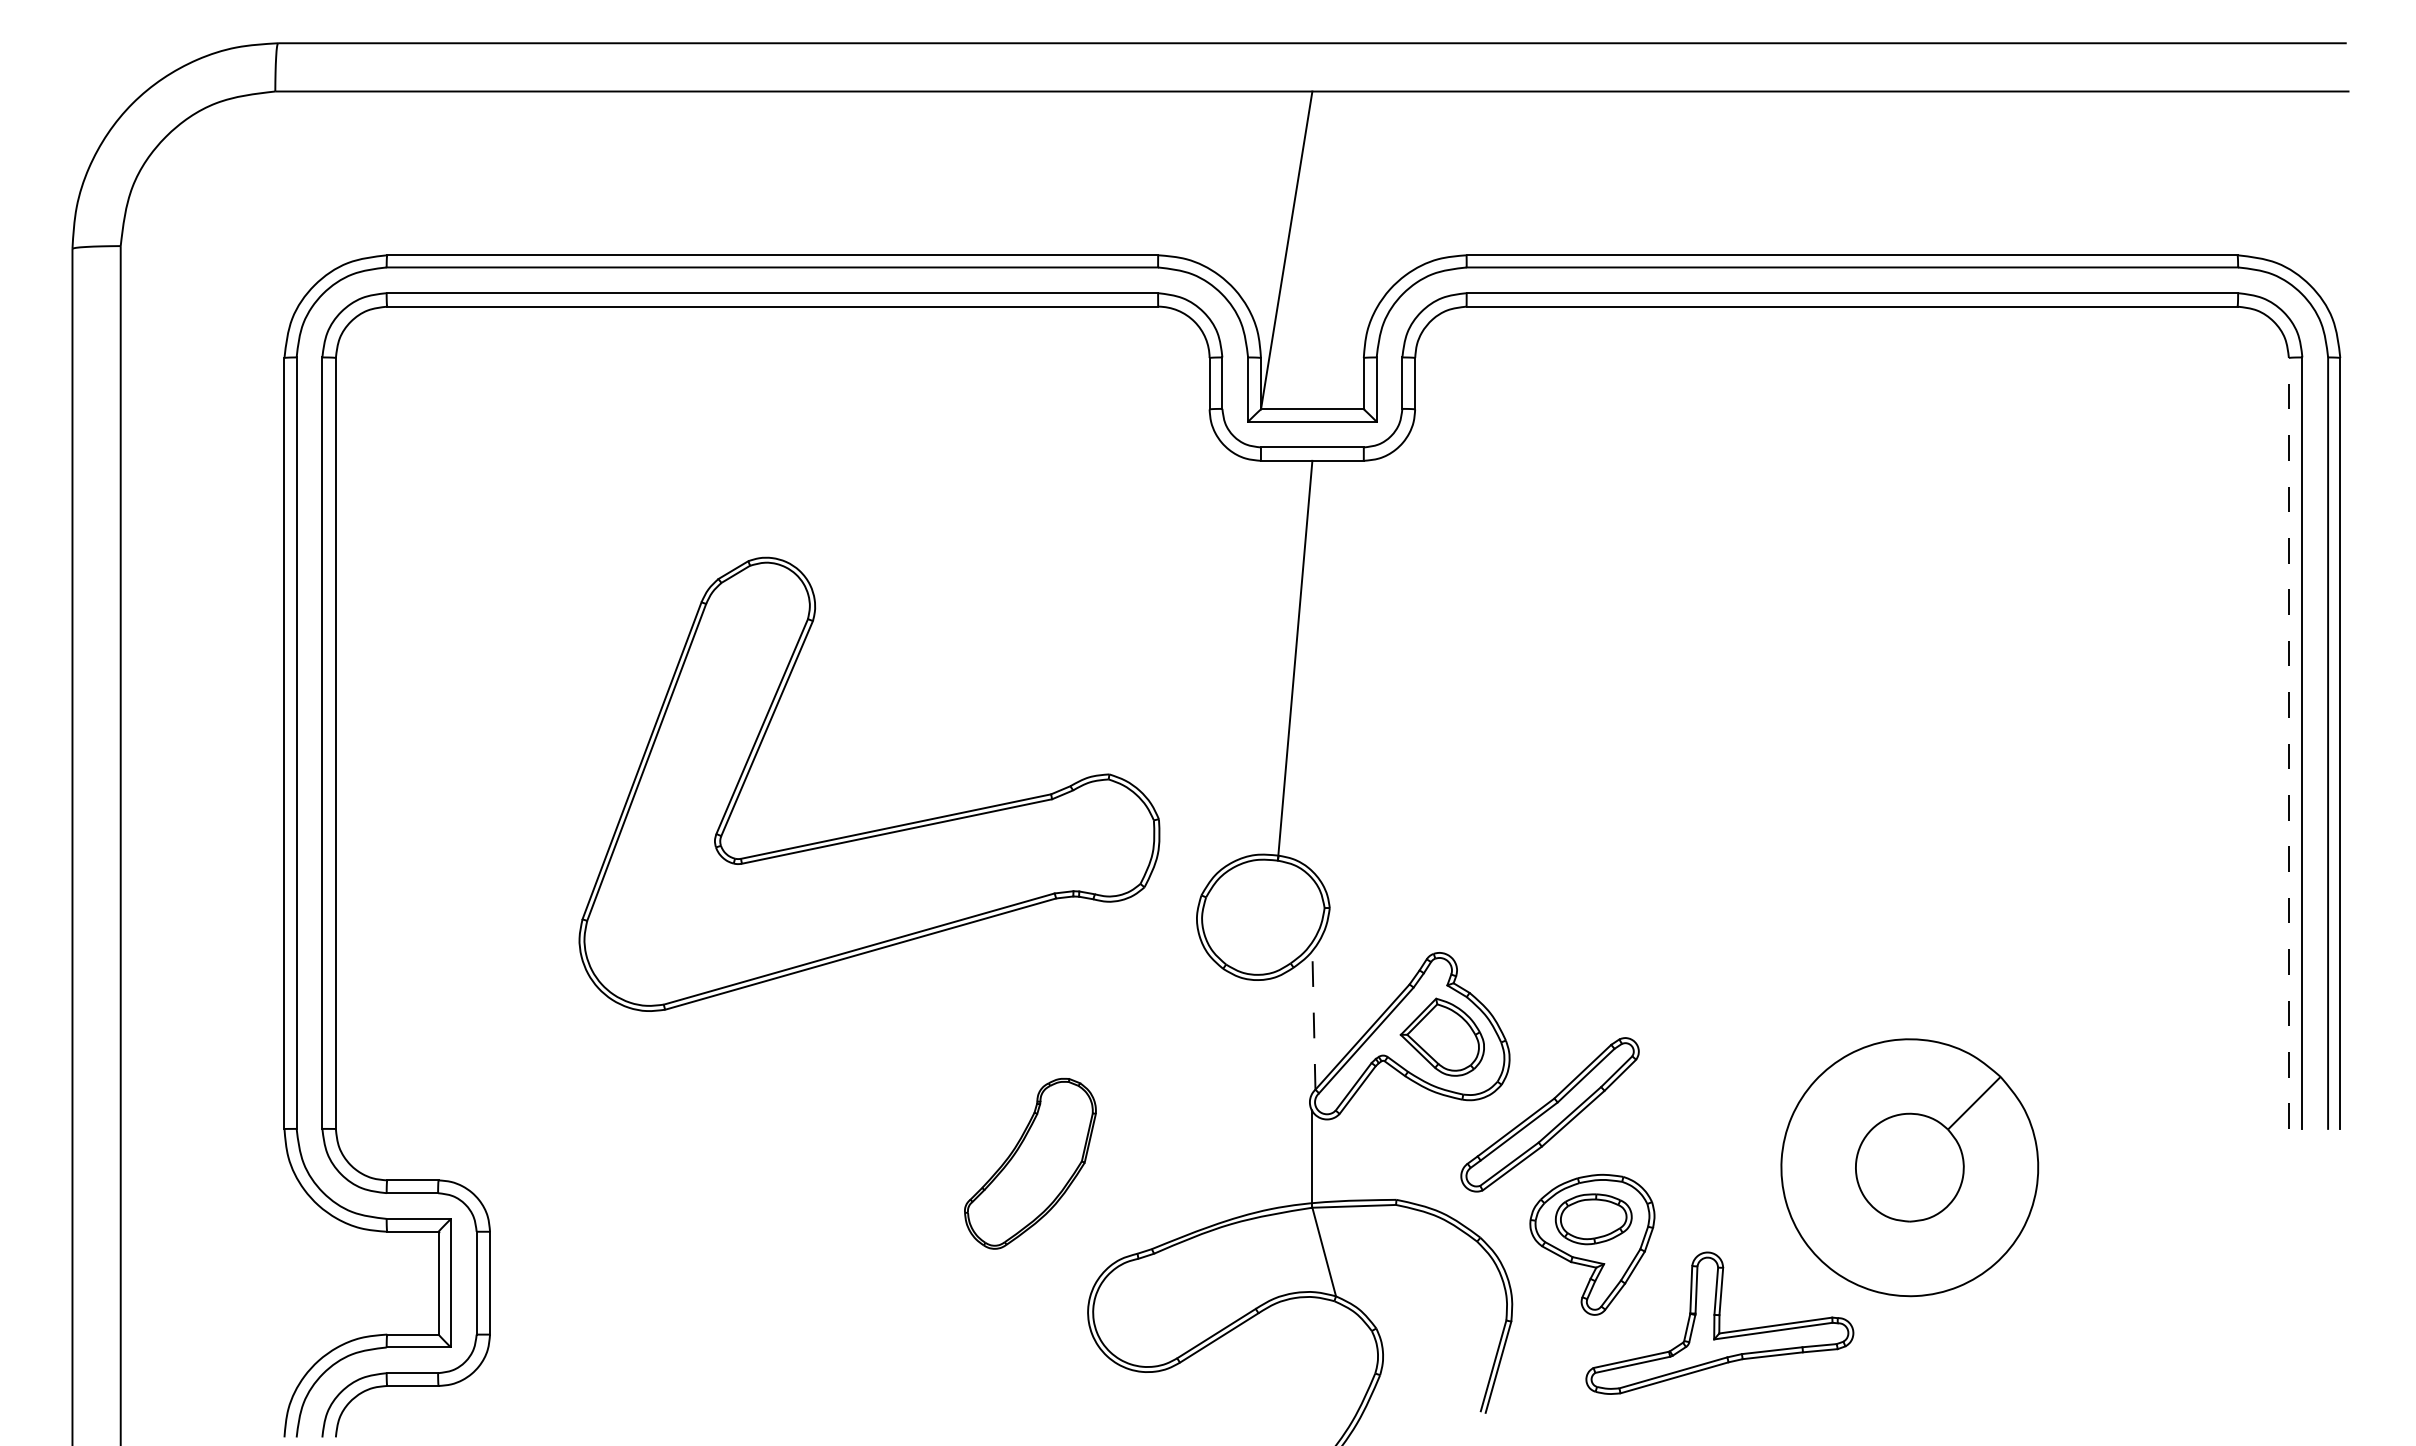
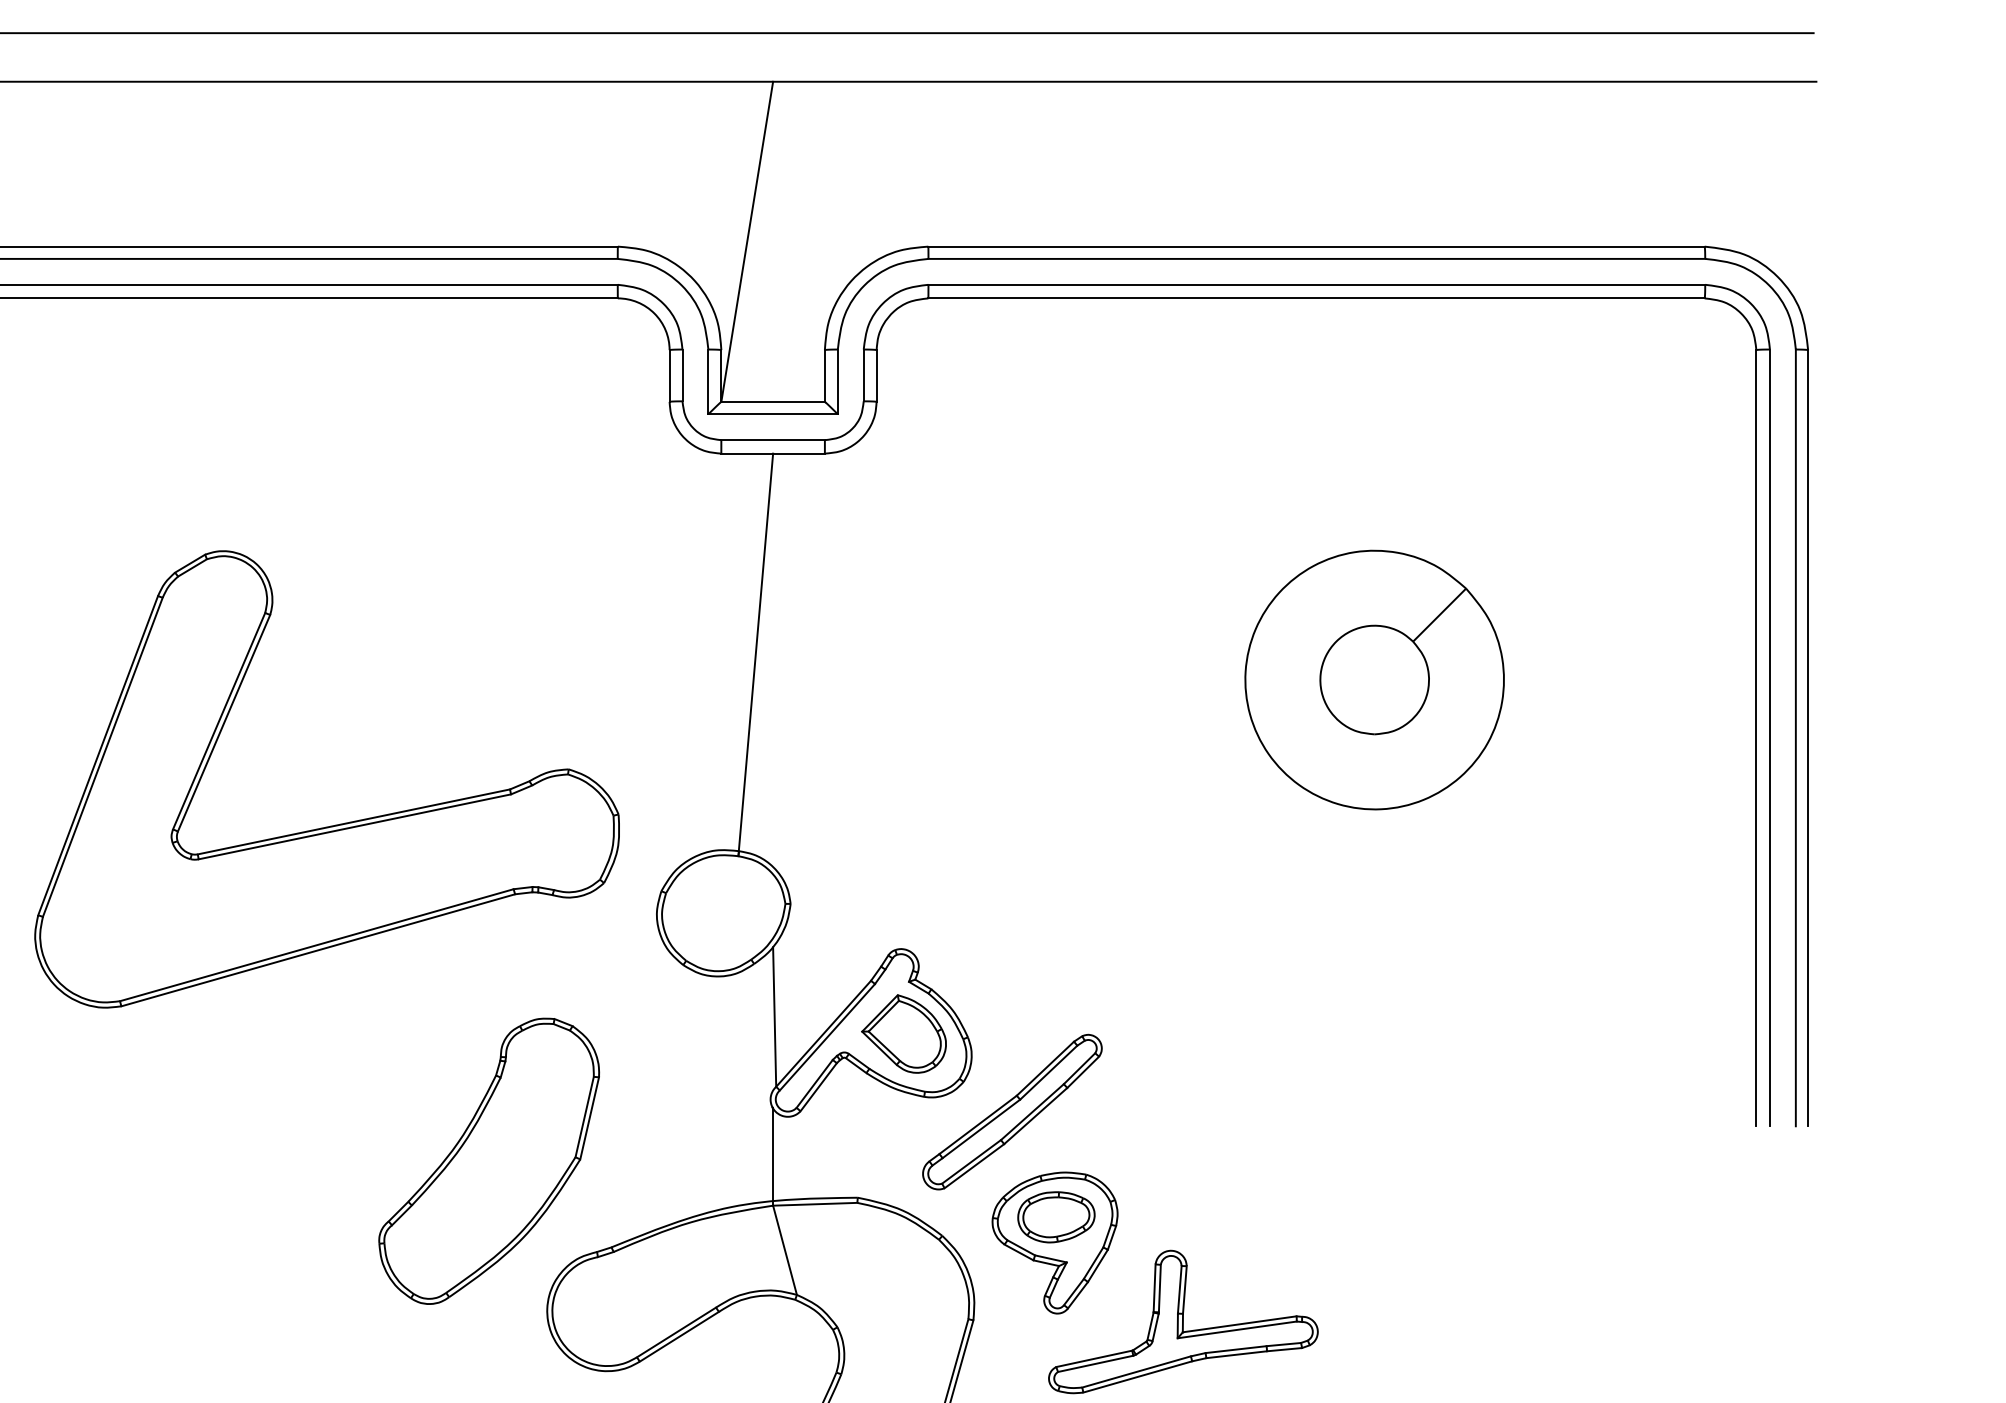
line: (2288, 743) -> (1755, 738), dashed -> solid
line: (1313, 1019) -> (774, 1016), dashed -> solid
part: (1030, 1163) -> (489, 1161), size x1.67
part: (1909, 1167) -> (1374, 679), moved

